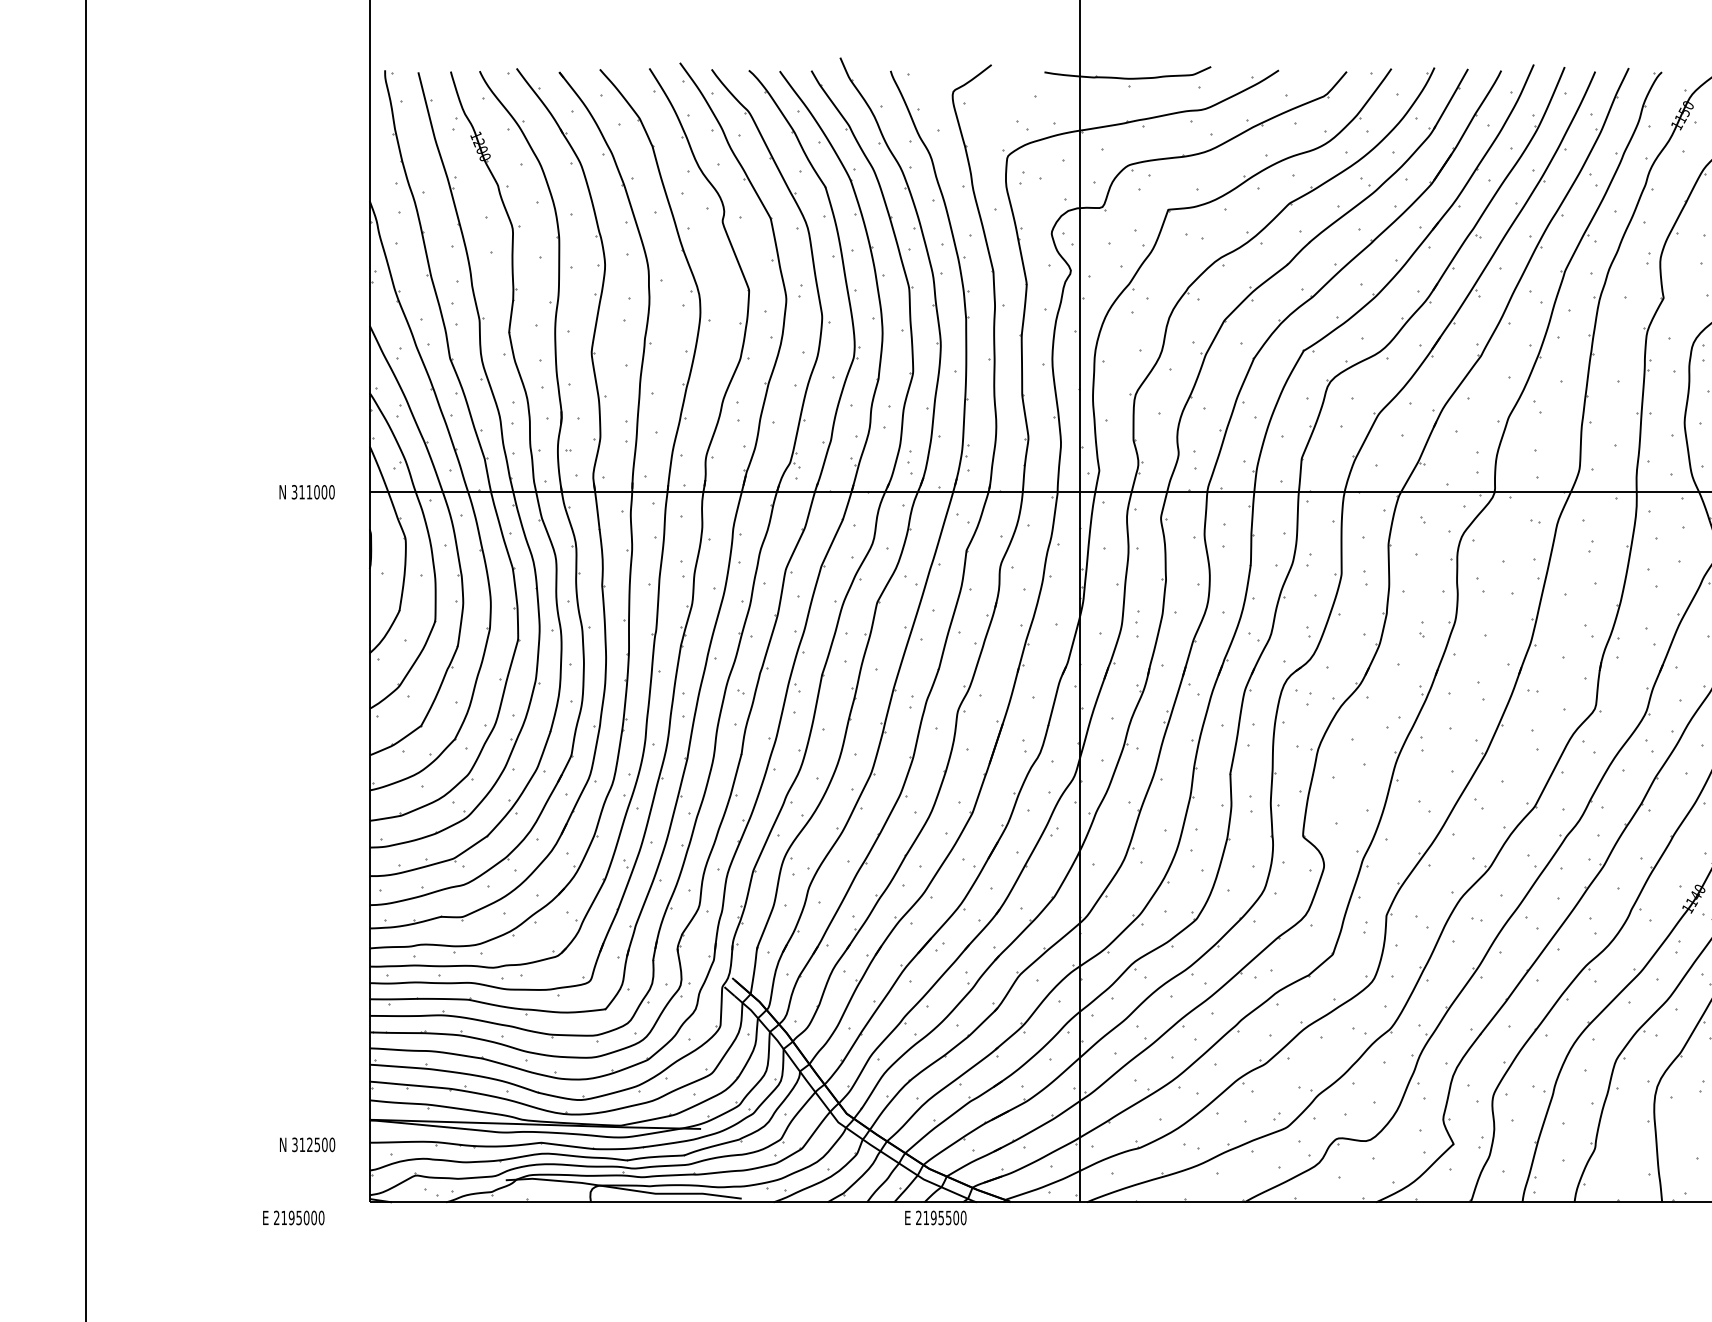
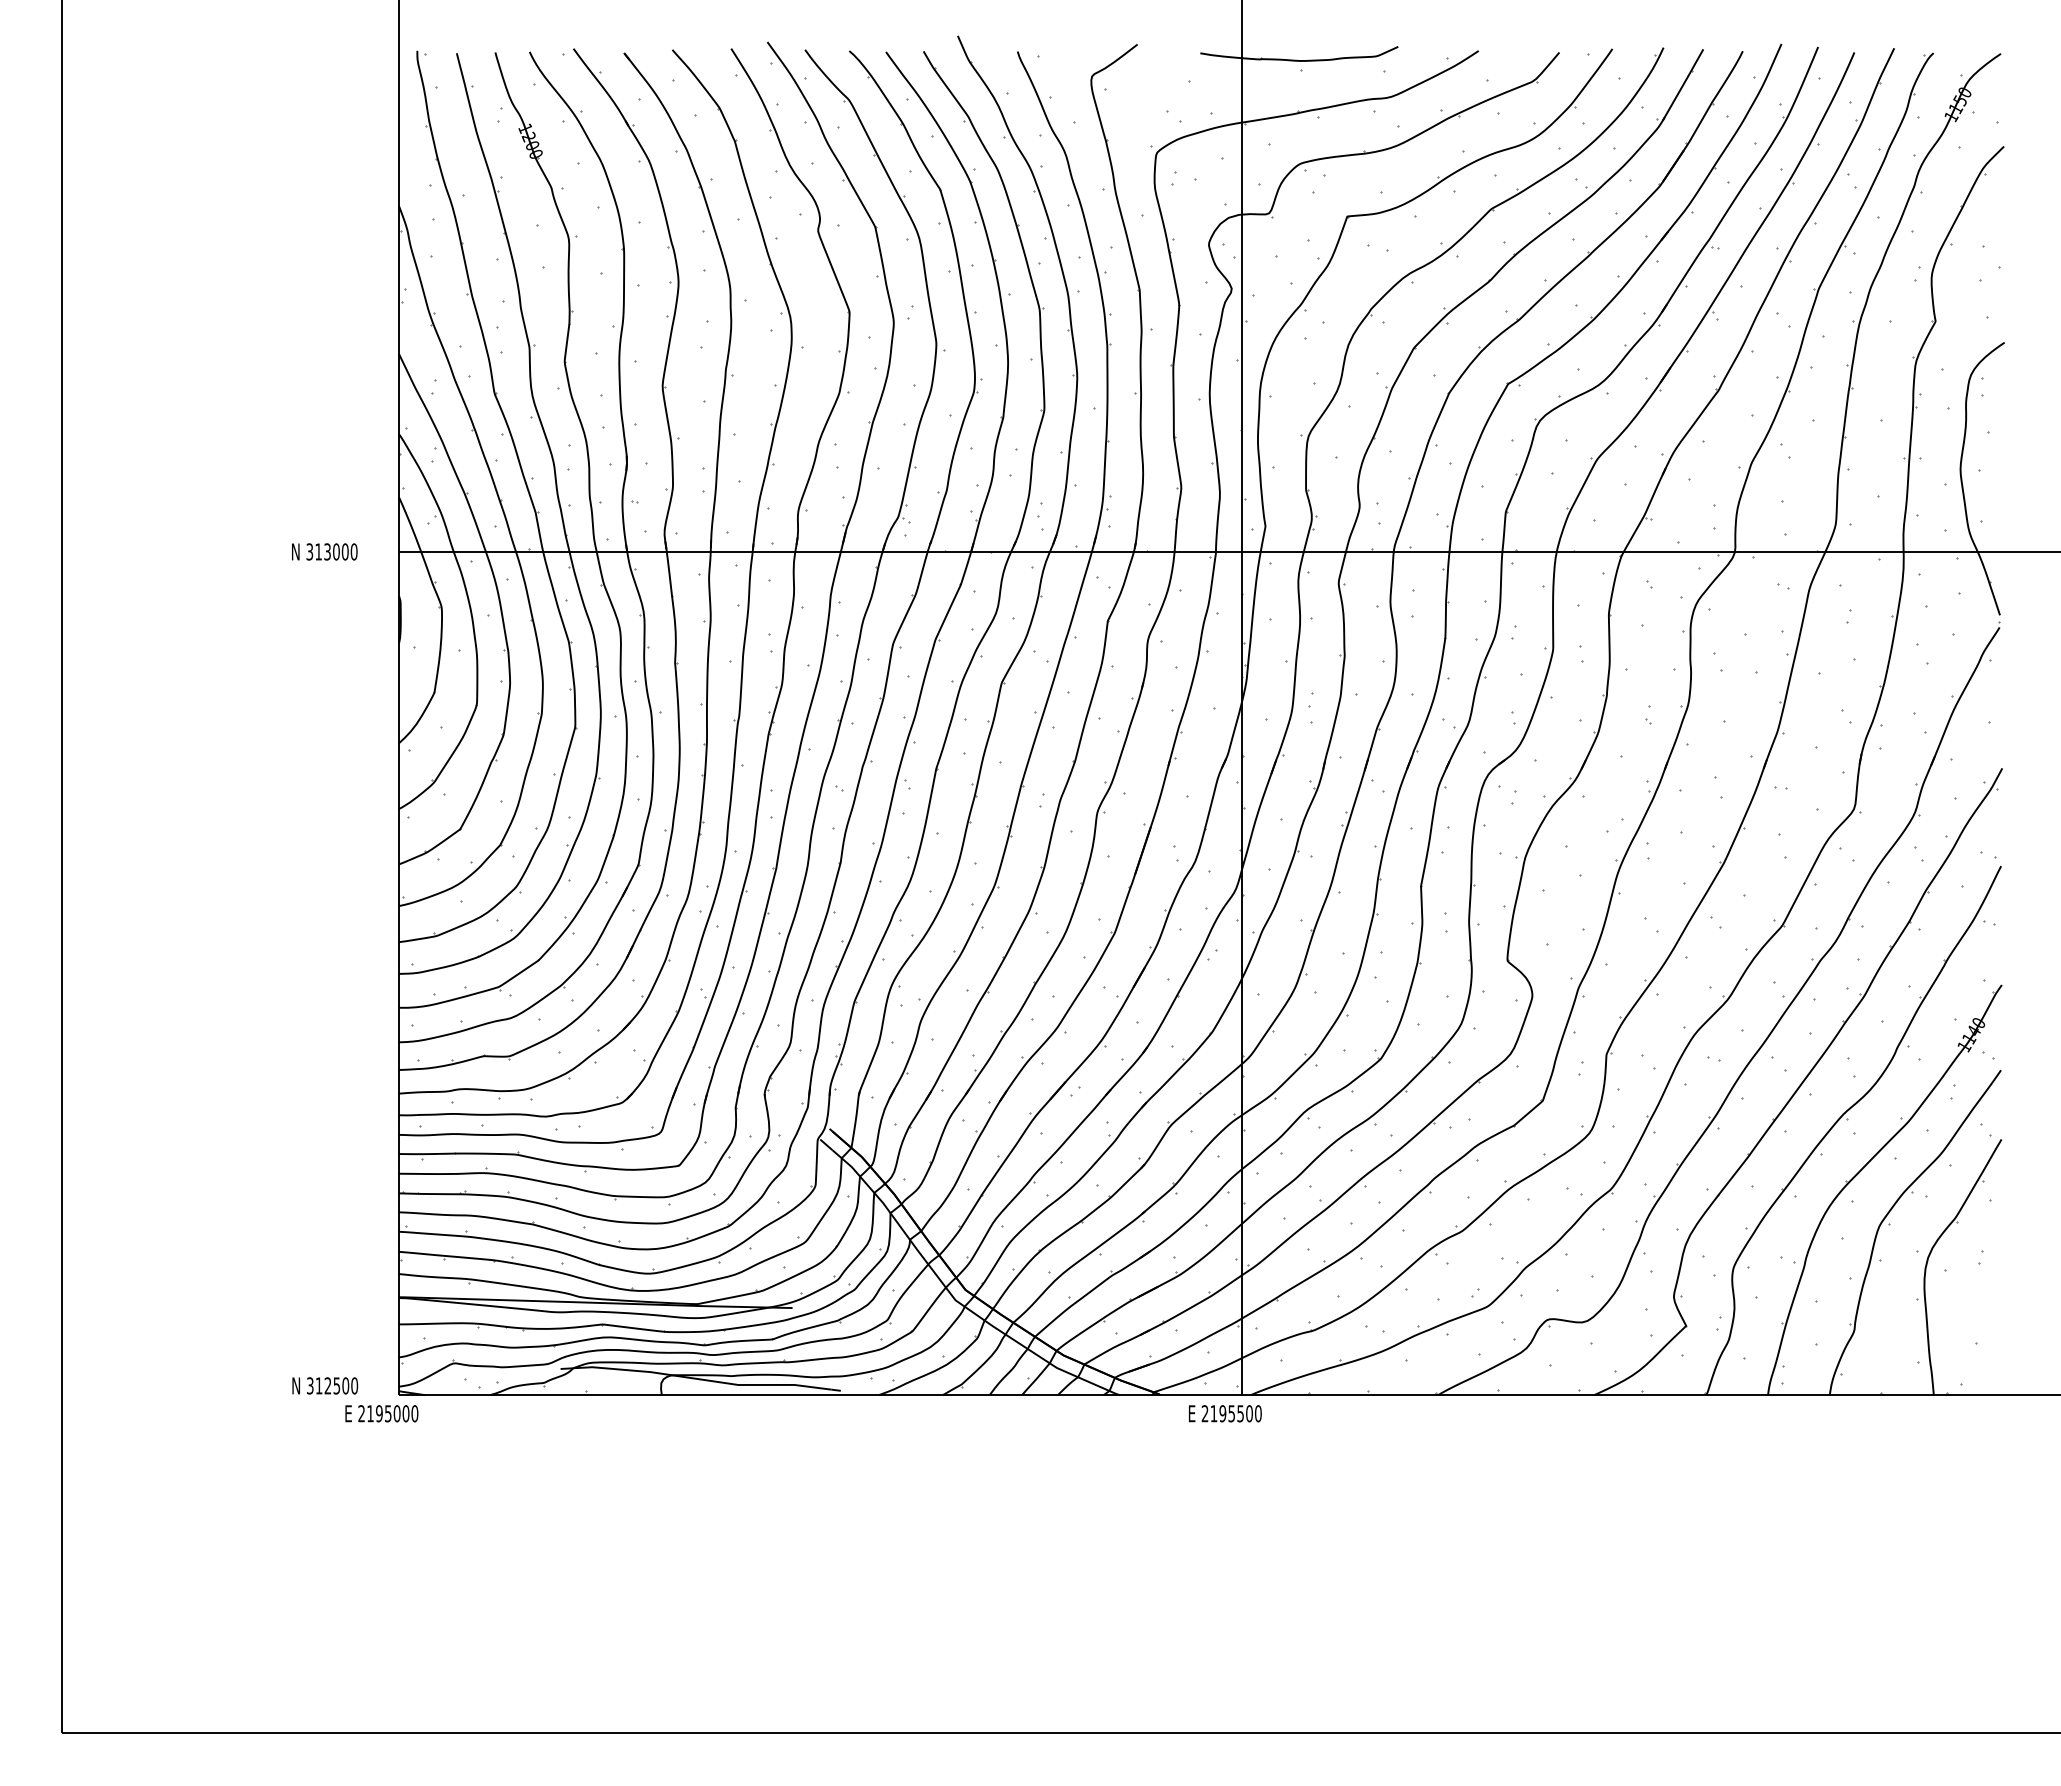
text: (309, 491) -> (327, 551), 311000 -> 313000
text: (307, 1144) -> (325, 1385), moved
text: (293, 1217) -> (381, 1413), moved
text: (935, 1217) -> (1225, 1413), moved

